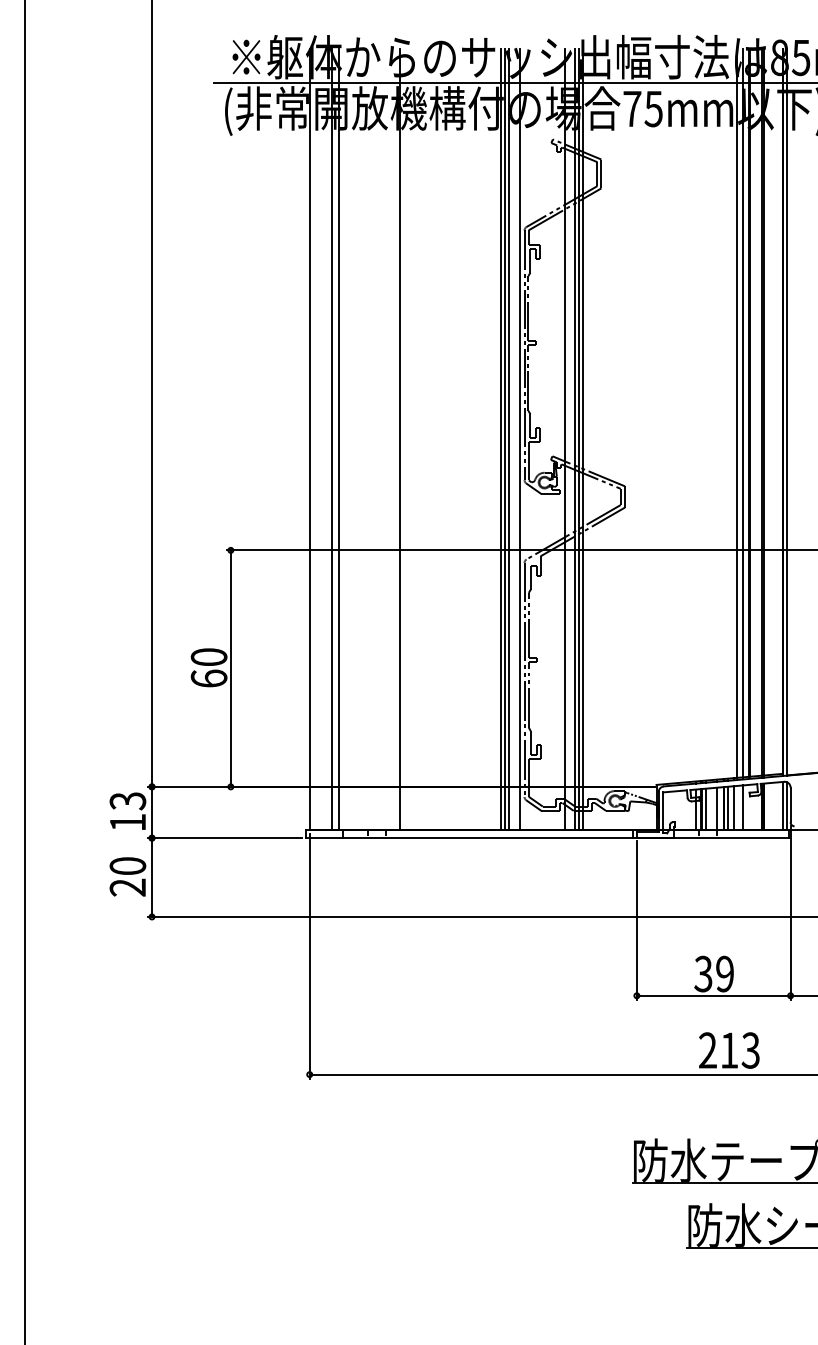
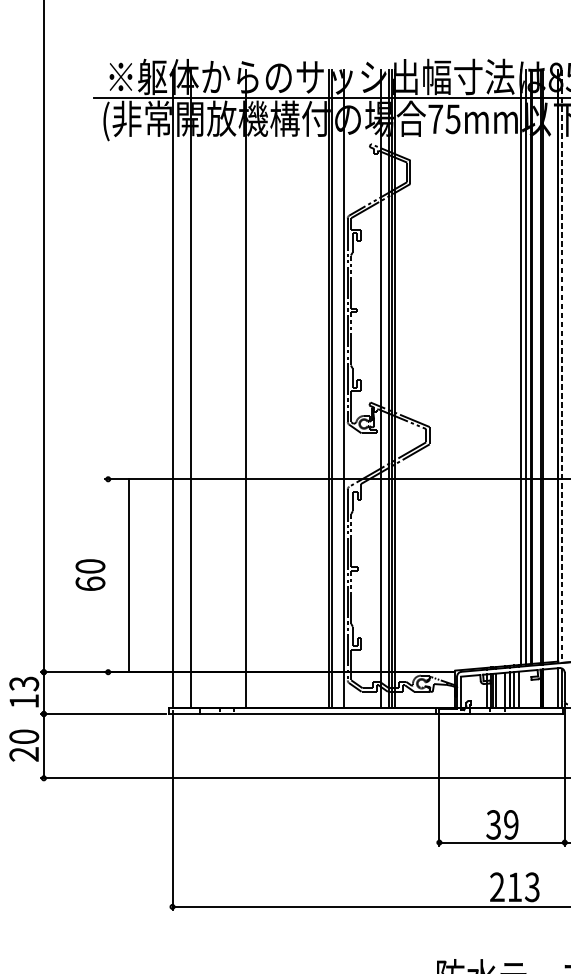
line: (787, 412) -> (562, 366), solid -> dashed
line: (339, 439) -> (196, 388), removed
line: (509, 439) -> (335, 388), removed
line: (230, 668) -> (129, 575), moved
line: (743, 807) -> (526, 689), removed

